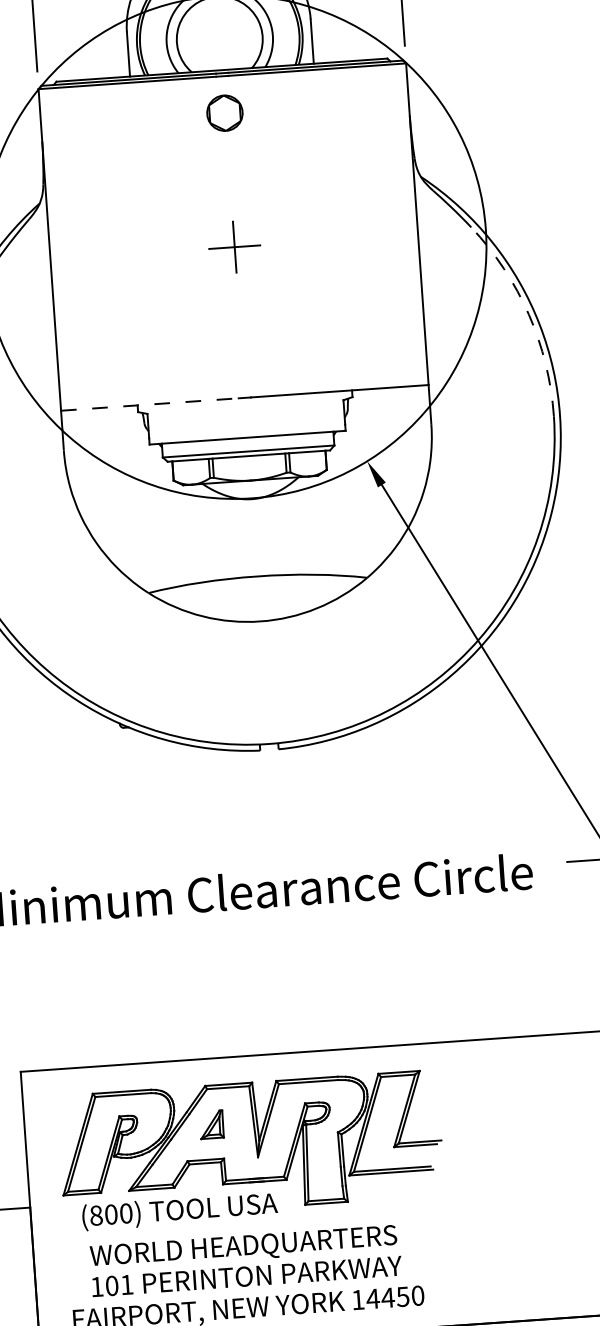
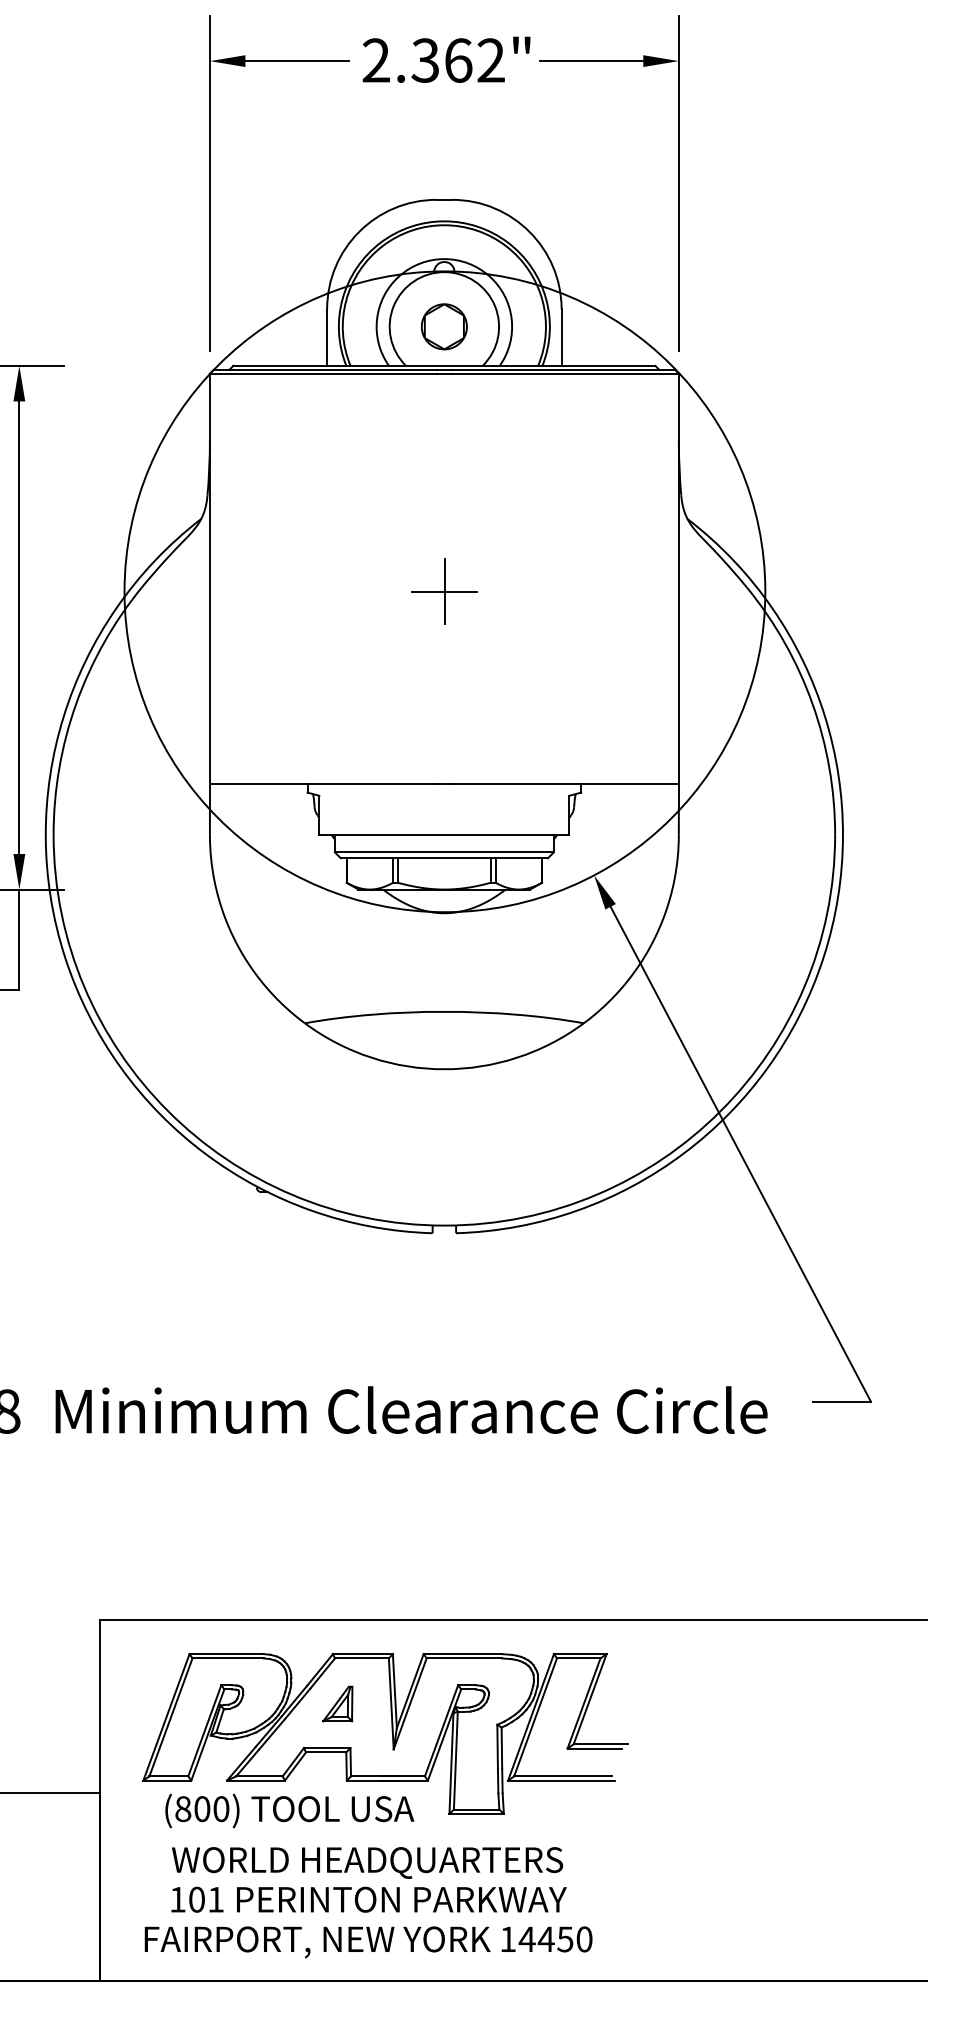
part: (225, 112) -> (444, 326), moved
arc: (528, 314) -> (812, 703), dashed -> solid
line: (150, 404) -> (323, 784), dashed -> solid

